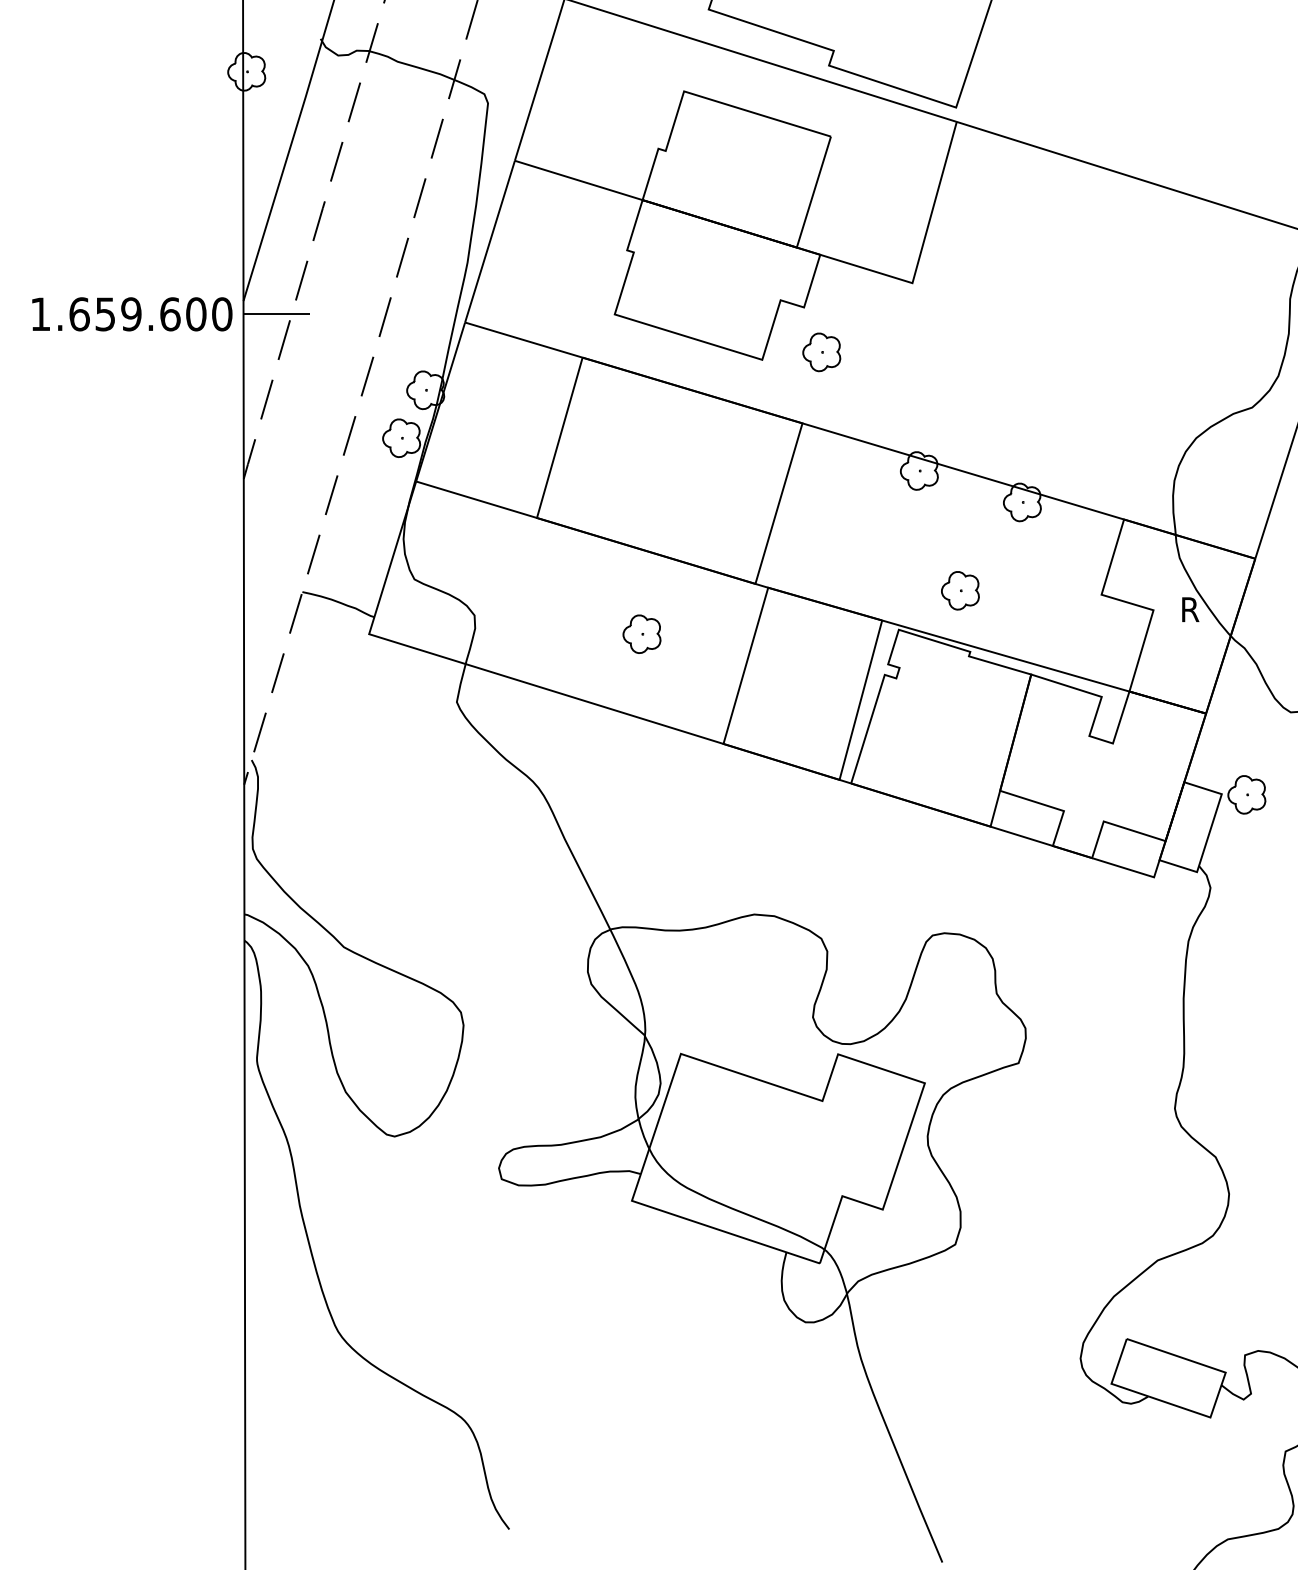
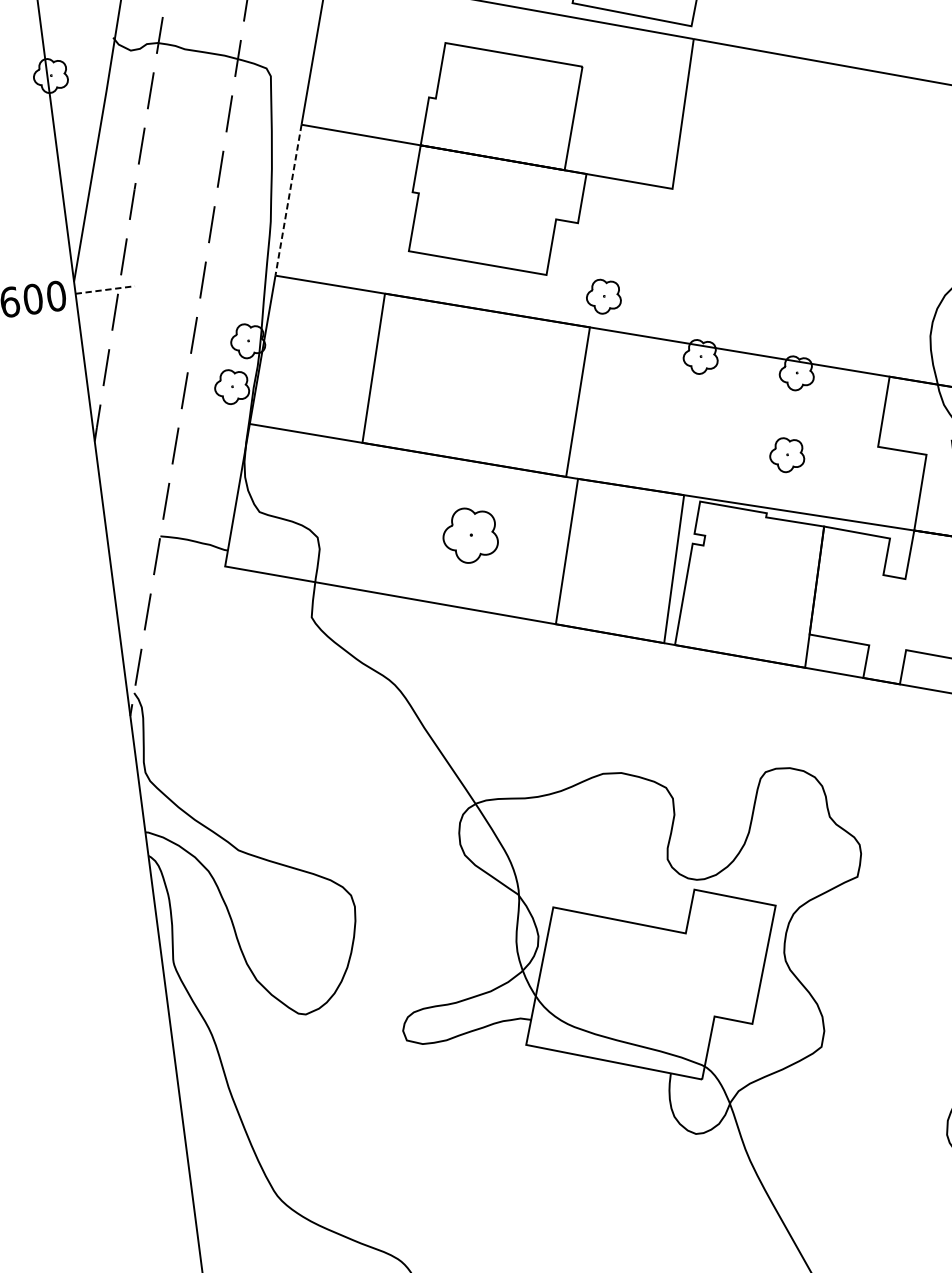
line: (490, 241) -> (288, 200), solid -> dashed
line: (277, 314) -> (106, 290), solid -> dashed
part: (821, 352) -> (603, 296), moved
part: (960, 590) -> (786, 454), moved
part: (641, 633) -> (469, 534), size x1.6

